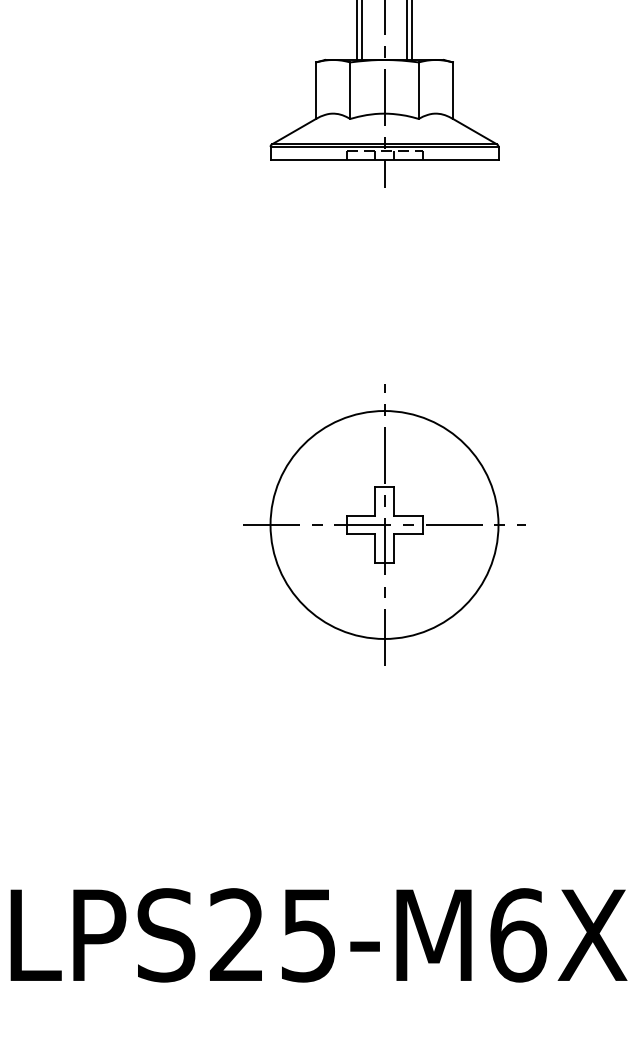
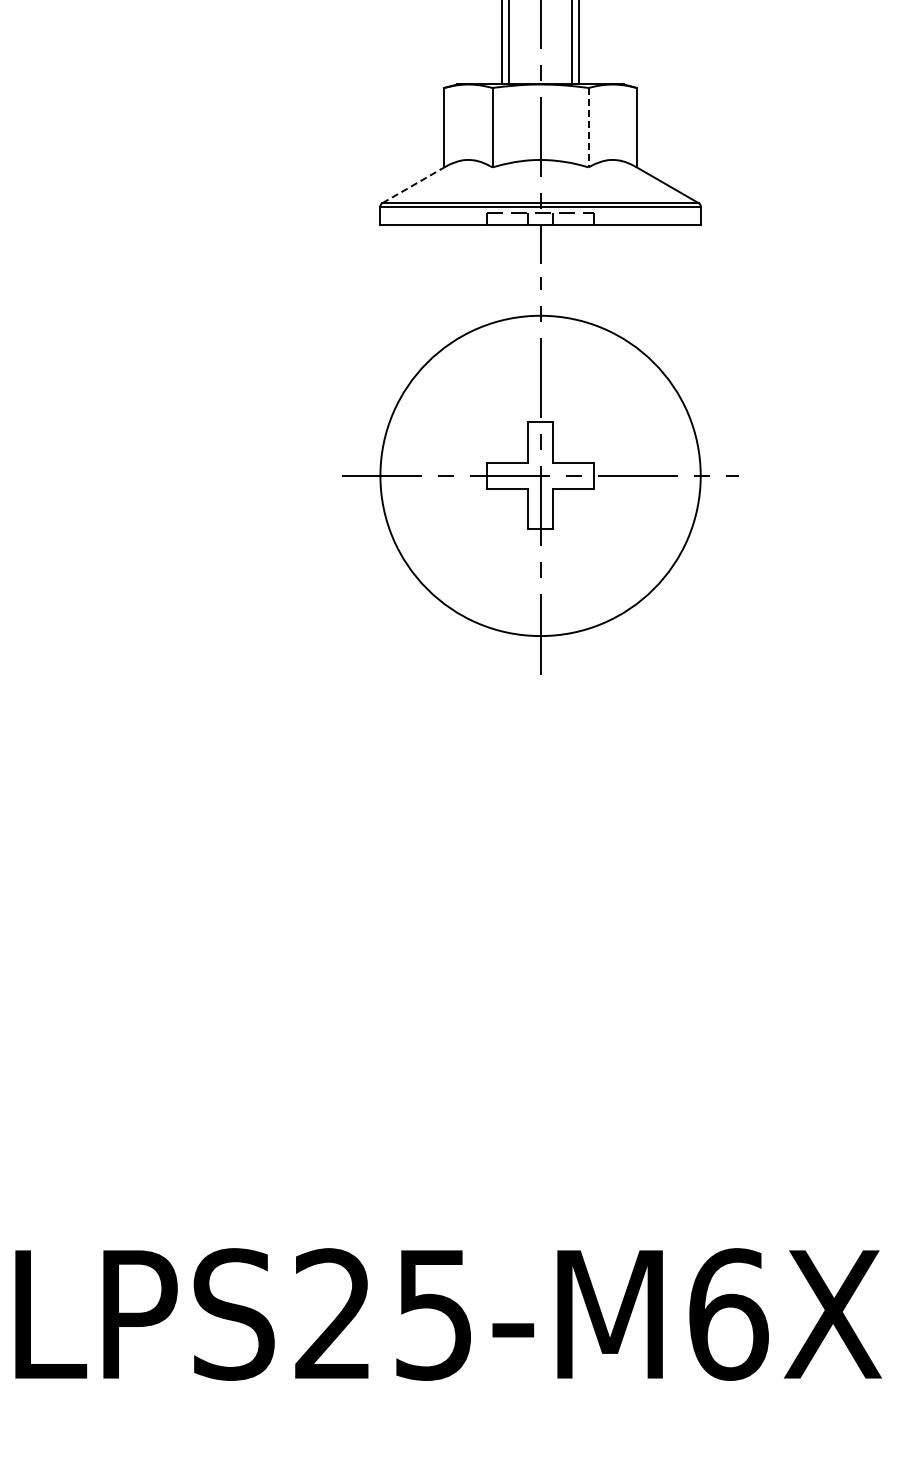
line: (418, 90) -> (588, 127), solid -> dashed
line: (294, 131) -> (413, 185), solid -> dashed
part: (384, 524) -> (540, 475), moved

